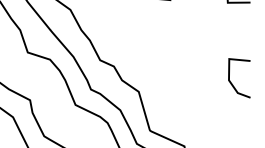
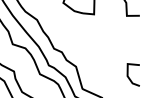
line: (230, 77) -> (128, 74), moved

